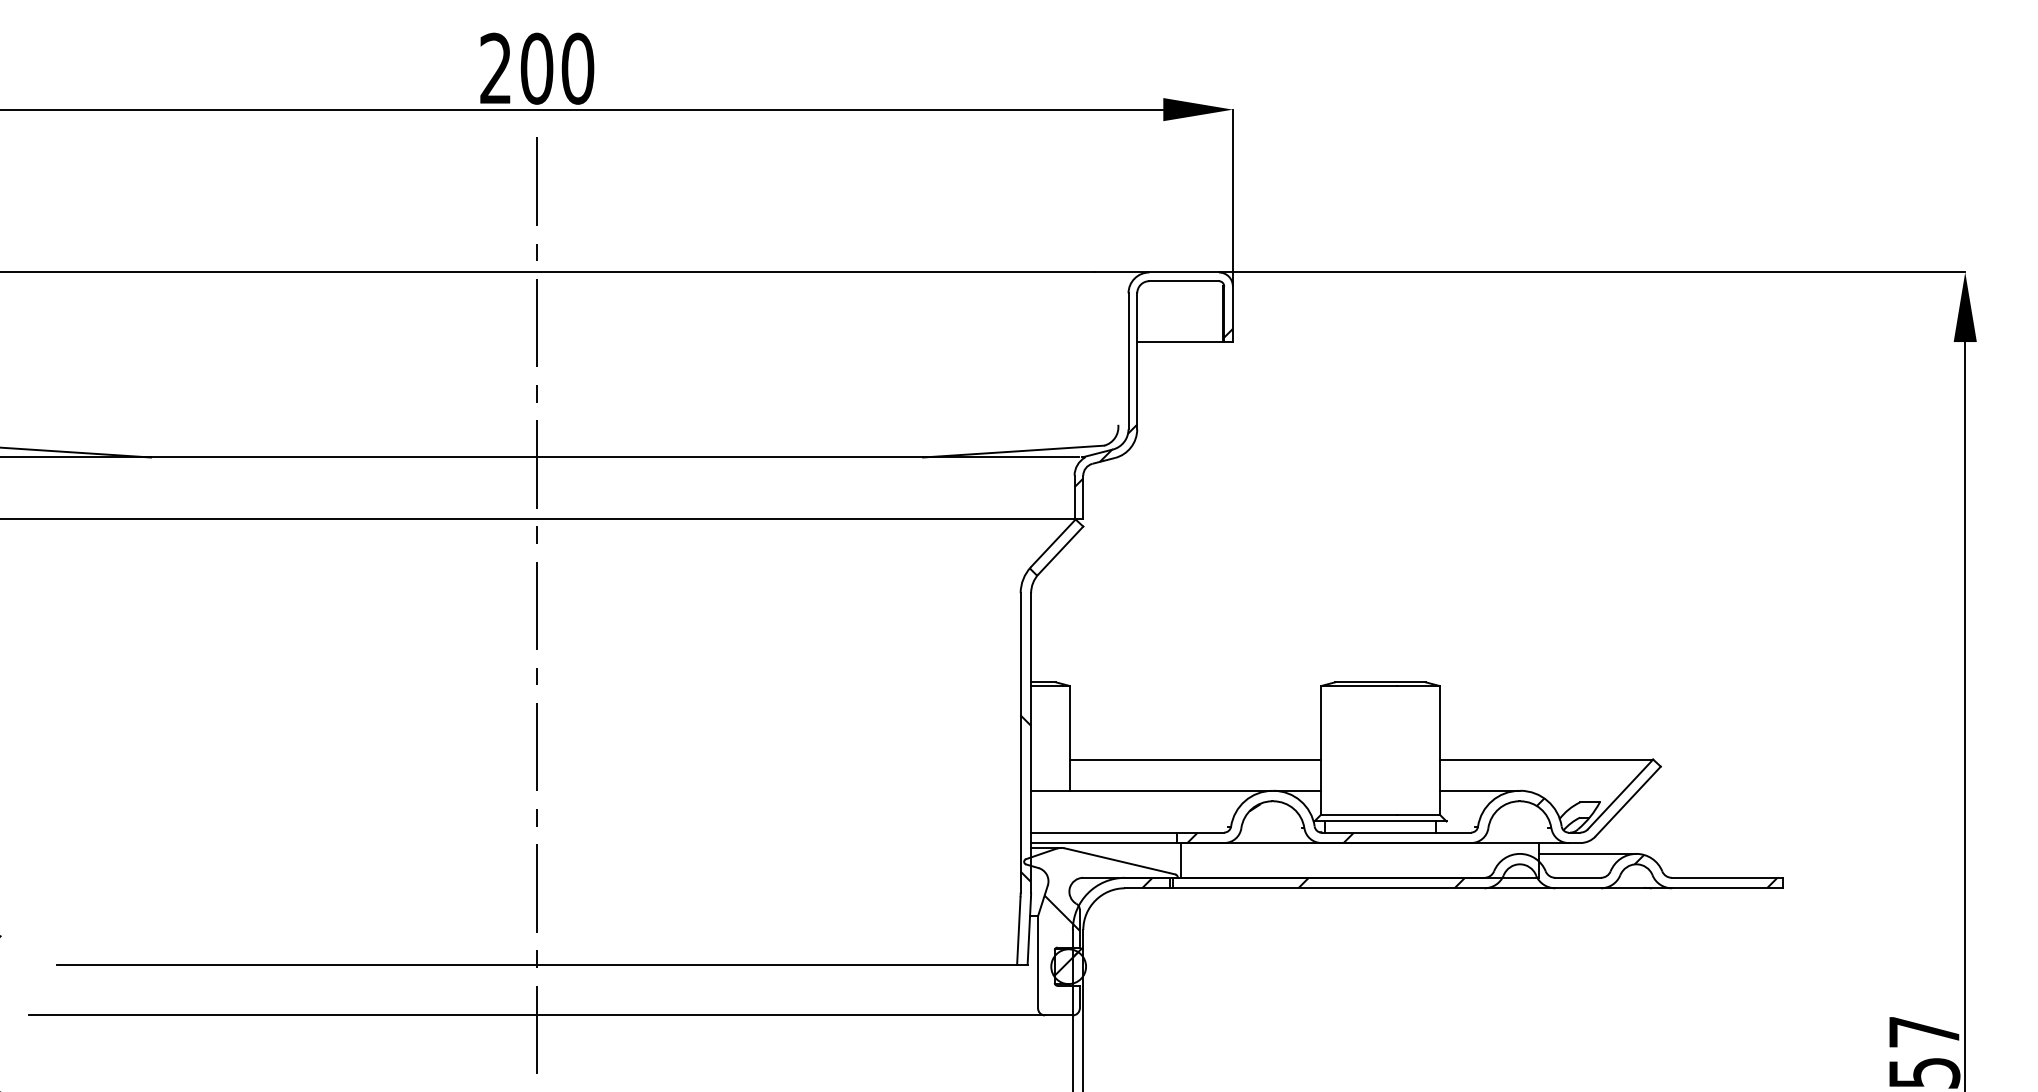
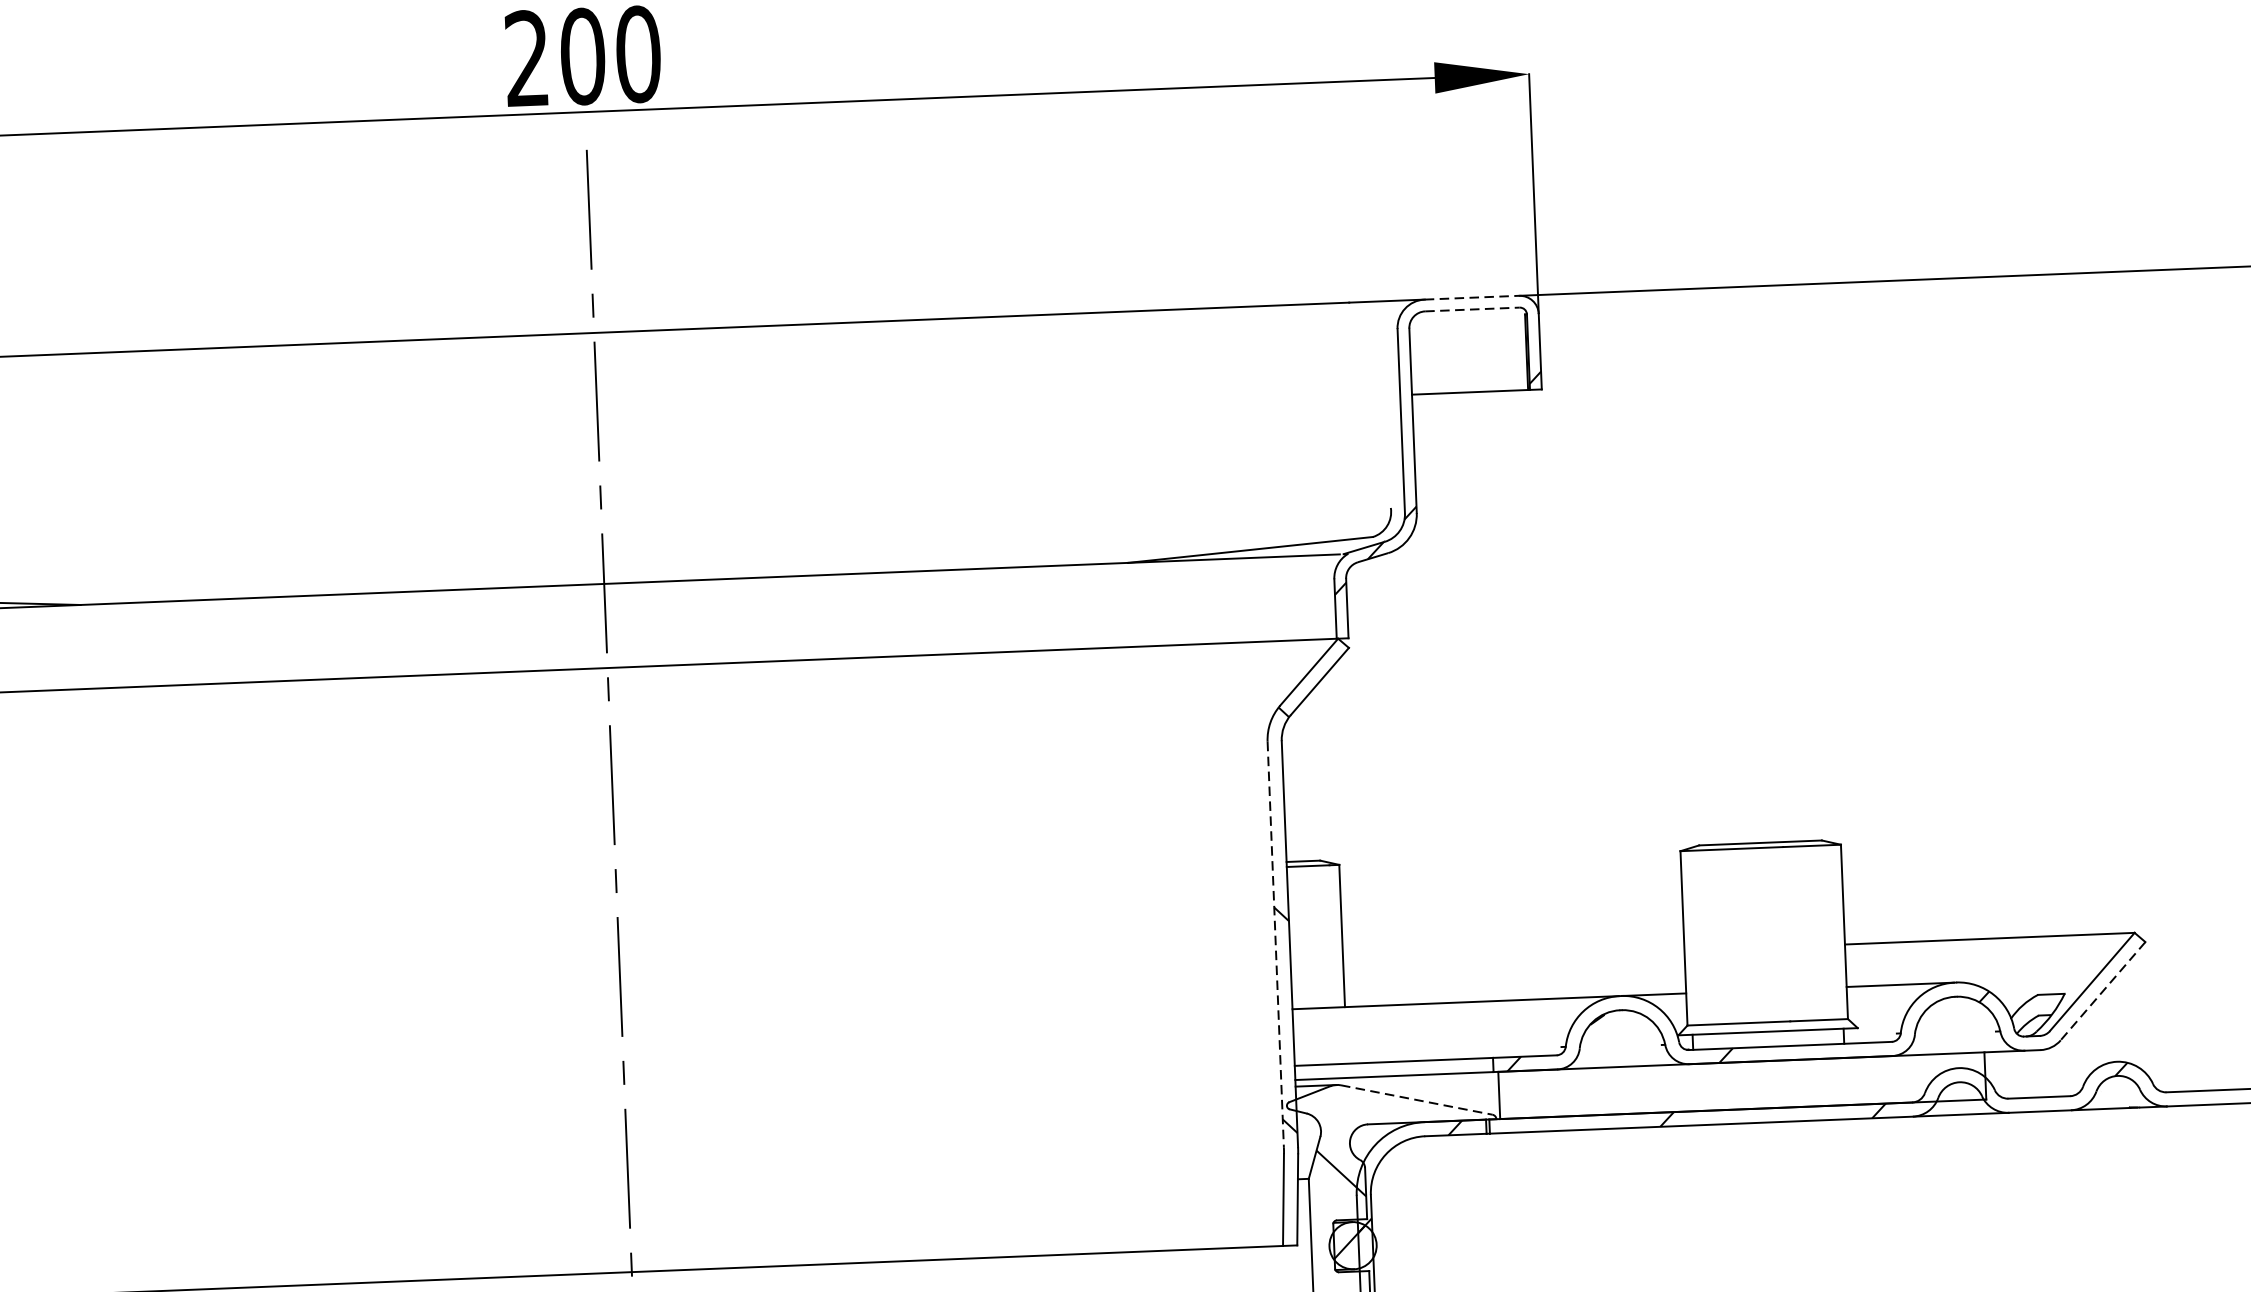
line: (1184, 272) -> (1472, 297), solid -> dashed
line: (1184, 281) -> (1472, 309), solid -> dashed
line: (1020, 742) -> (1275, 944), solid -> dashed
line: (1195, 759) -> (1513, 957), removed
line: (1628, 801) -> (2103, 991), solid -> dashed
line: (1587, 853) -> (2050, 1063), removed
line: (1119, 861) -> (1416, 1100), solid -> dashed

